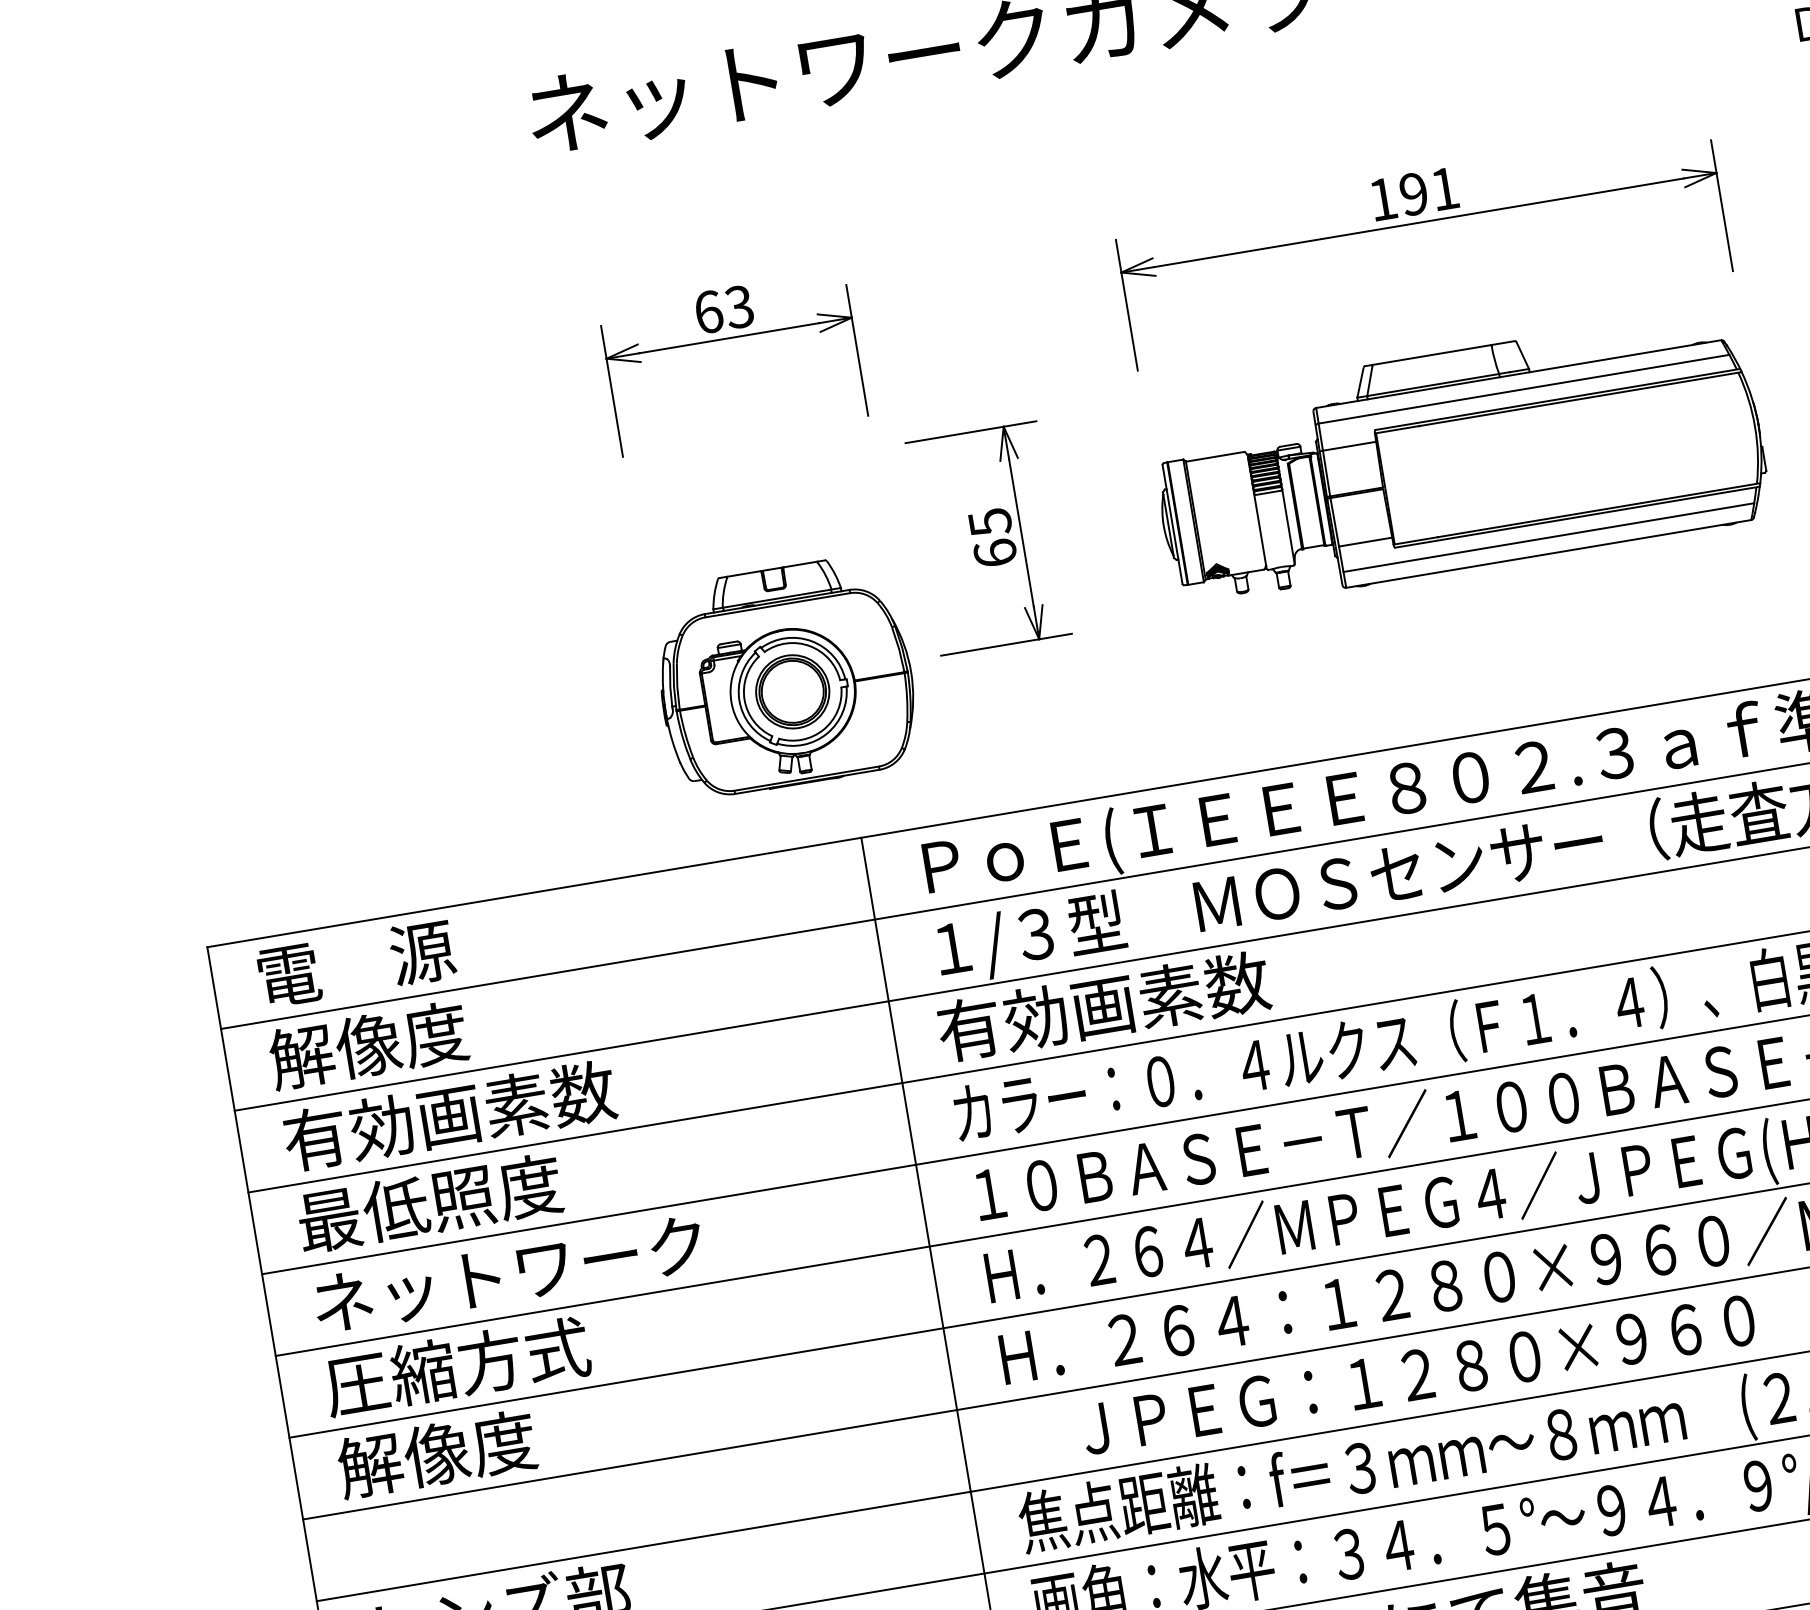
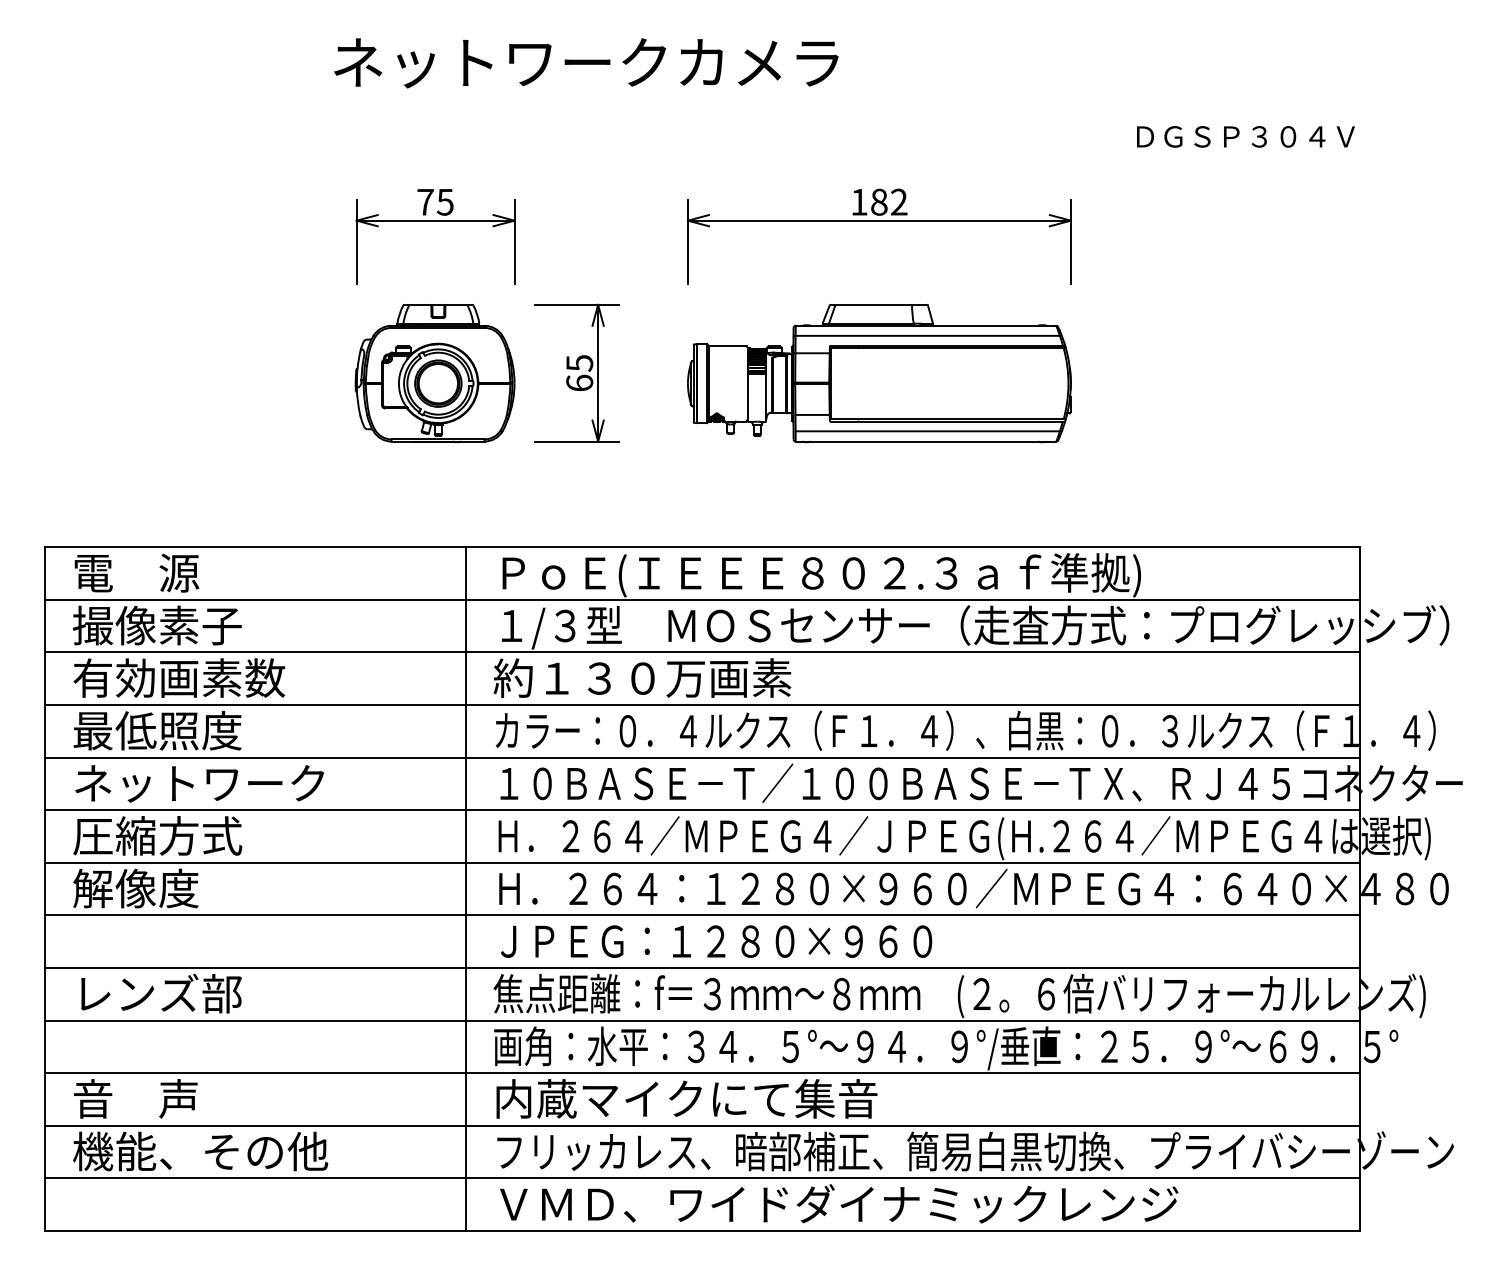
text: (1429, 190) -> (889, 201), 191 -> 182
text: (723, 308) -> (435, 201), 63 -> 75
part: (784, 677) -> (434, 373), moved
text: (1169, 994) -> (642, 677), 有効画素数 -> 約１３０万画素
text: (400, 1039) -> (156, 625), 解像度 -> 撮像素子
text: (1418, 1374) -> (716, 941), moved

